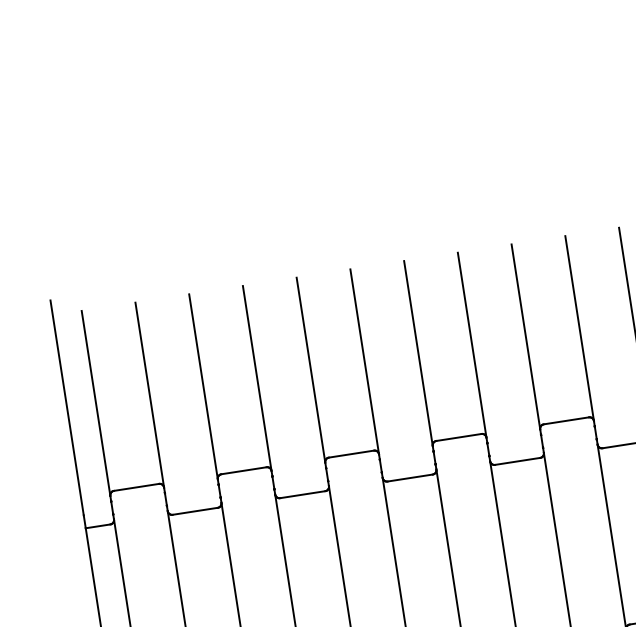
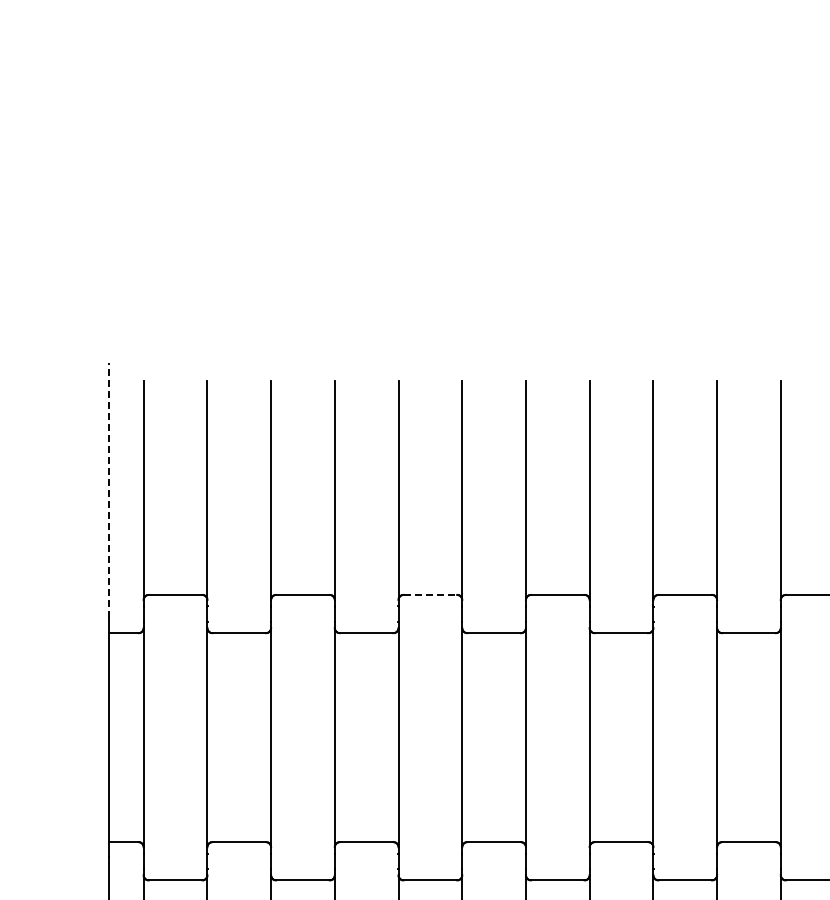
line: (67, 407) -> (109, 489), solid -> dashed
line: (351, 453) -> (430, 594), solid -> dashed

